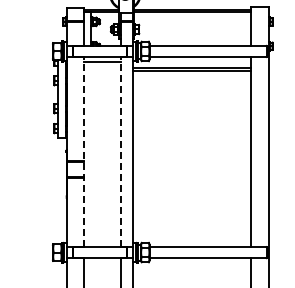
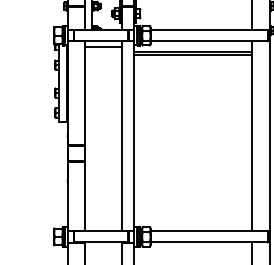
line: (84, 151) -> (85, 135), dashed -> solid
line: (120, 151) -> (121, 135), dashed -> solid

